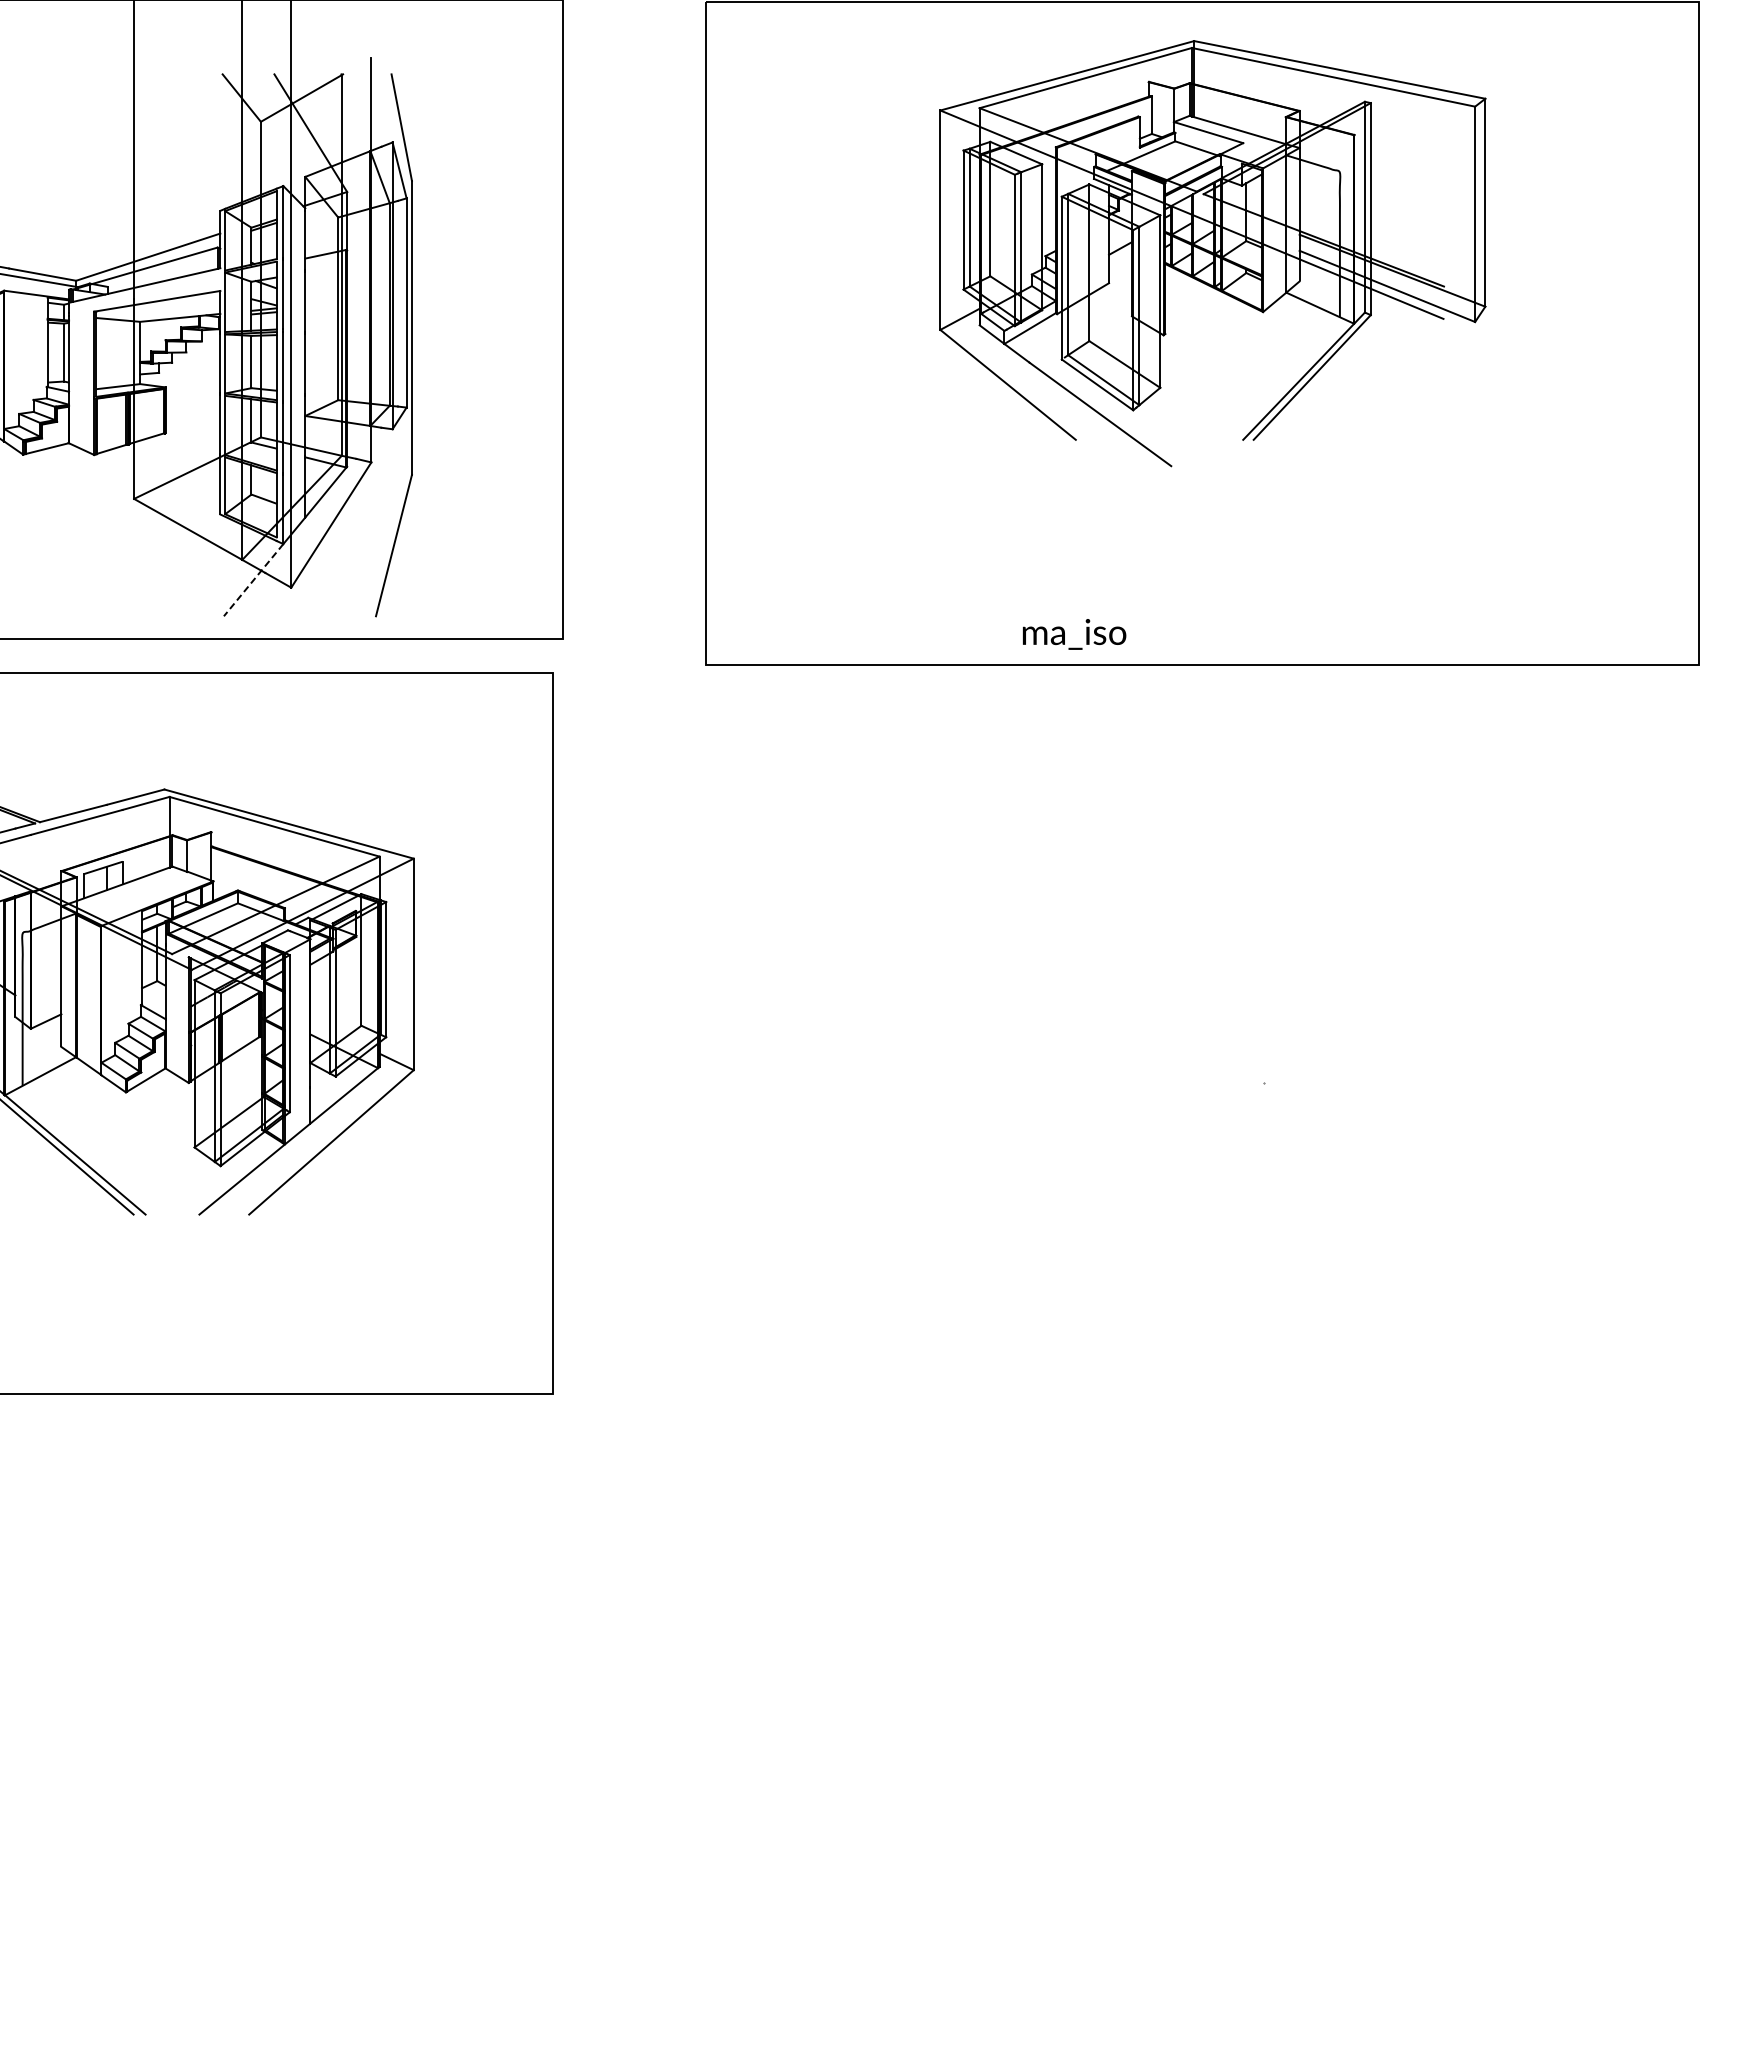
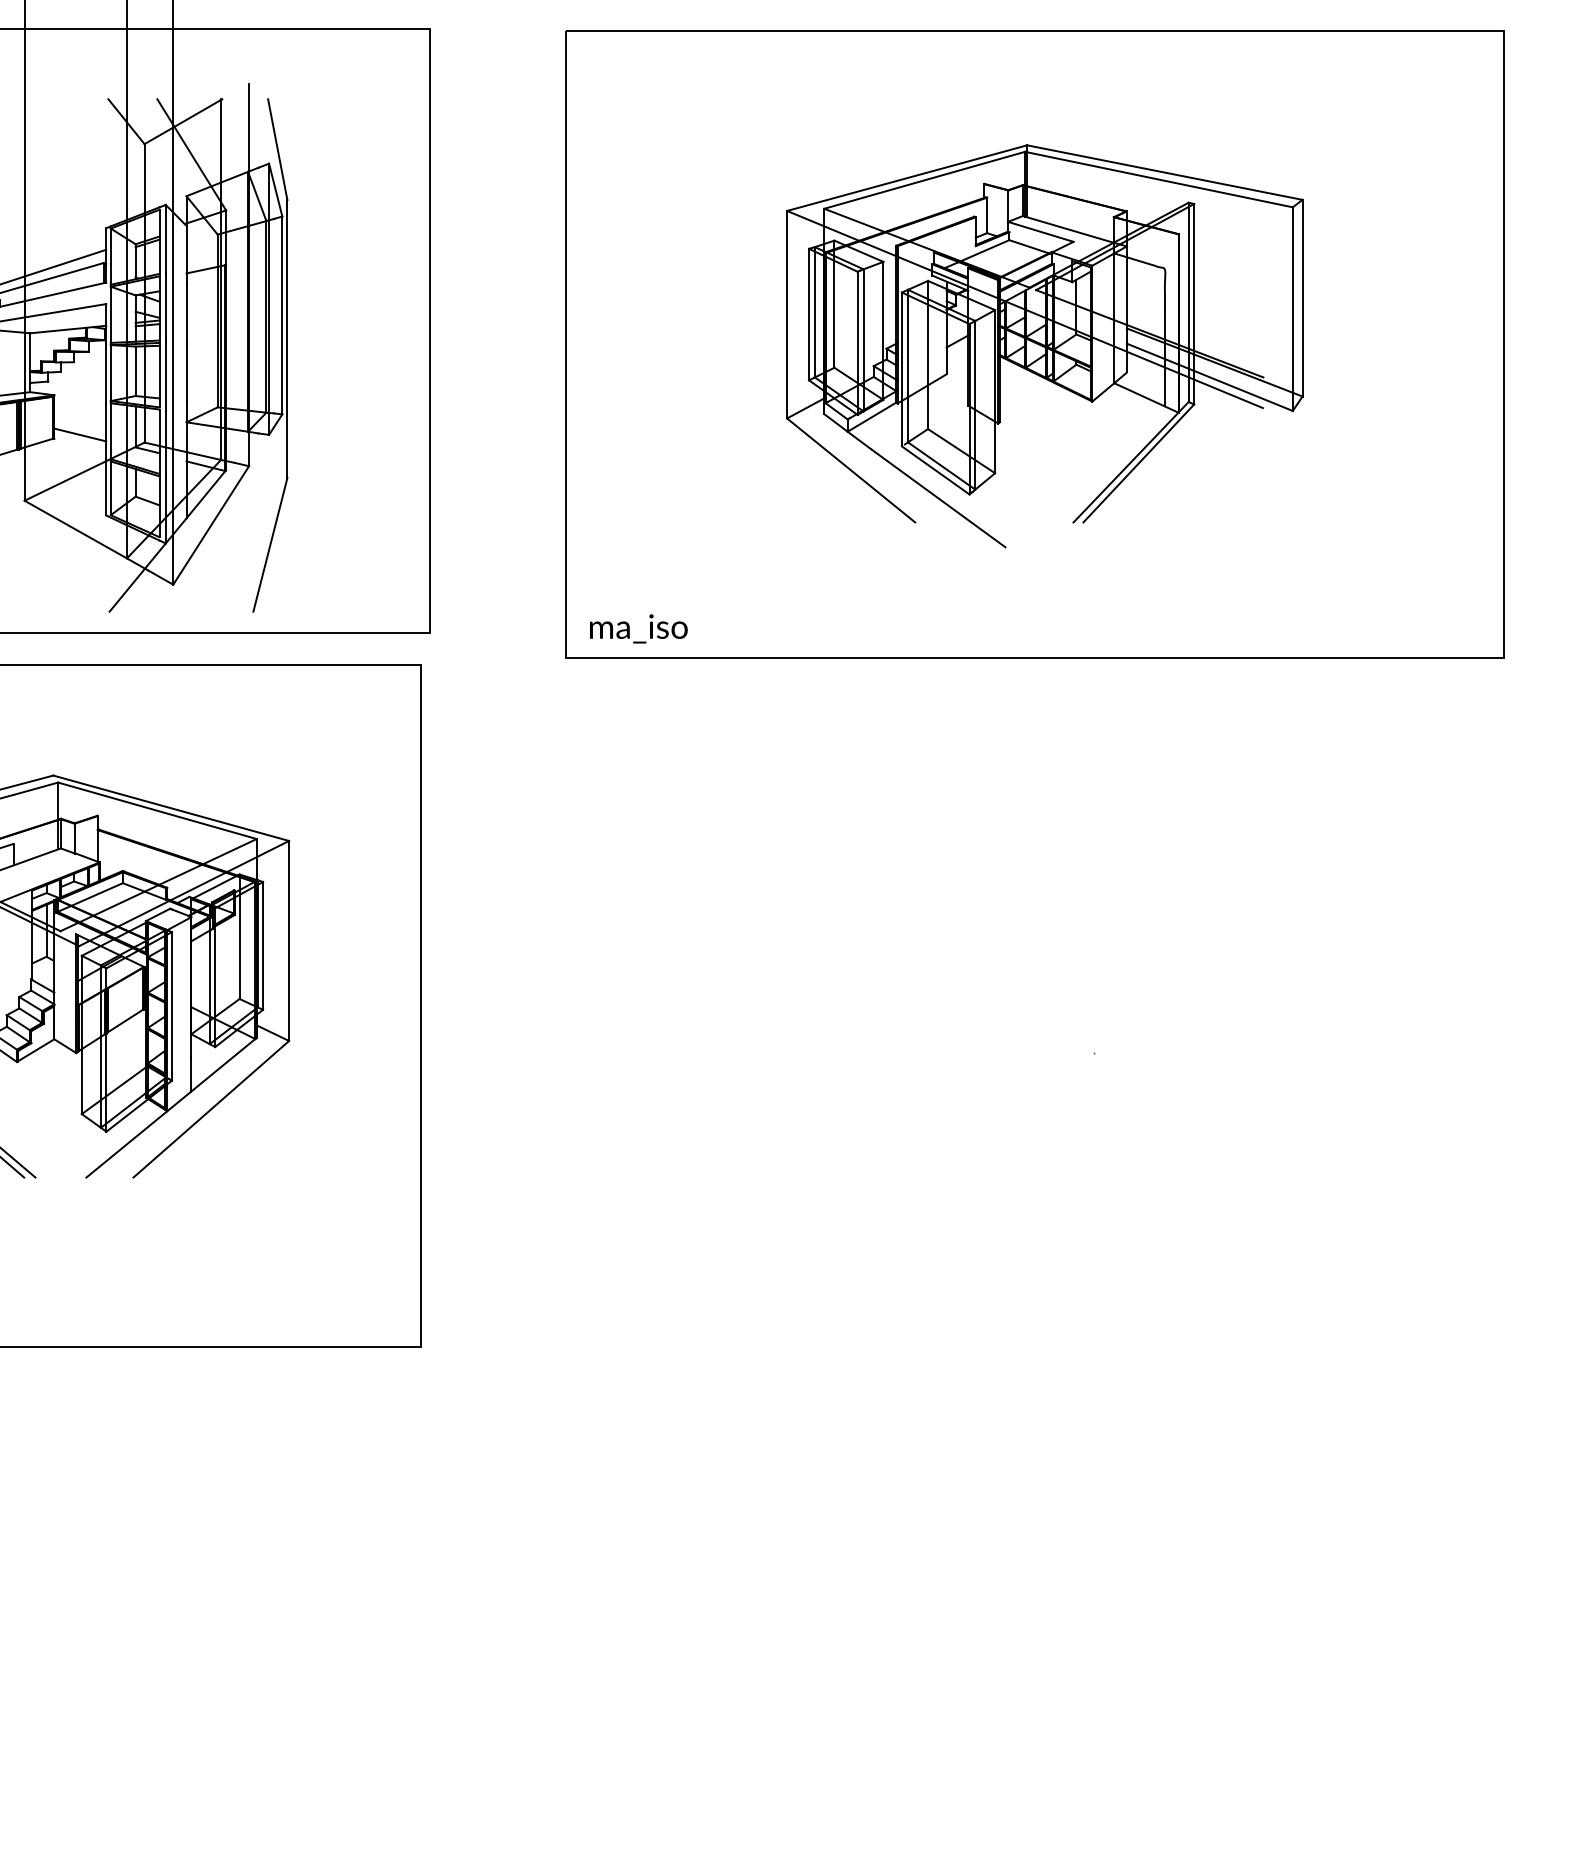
part: (1212, 253) -> (1044, 346), moved
line: (192, 429) -> (79, 435), added
line: (253, 580) -> (137, 577), dashed -> solid
text: (1074, 634) -> (638, 628), moved

